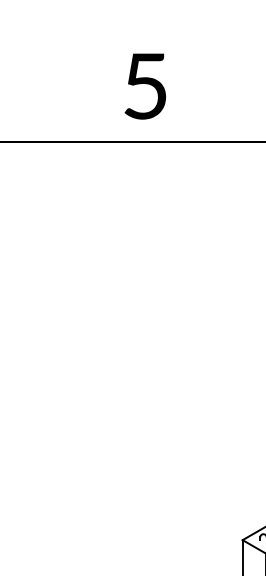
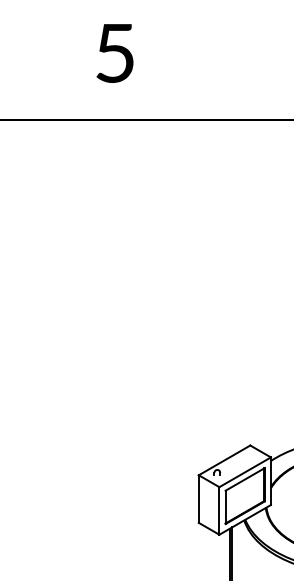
text: (144, 86) -> (114, 53), moved

